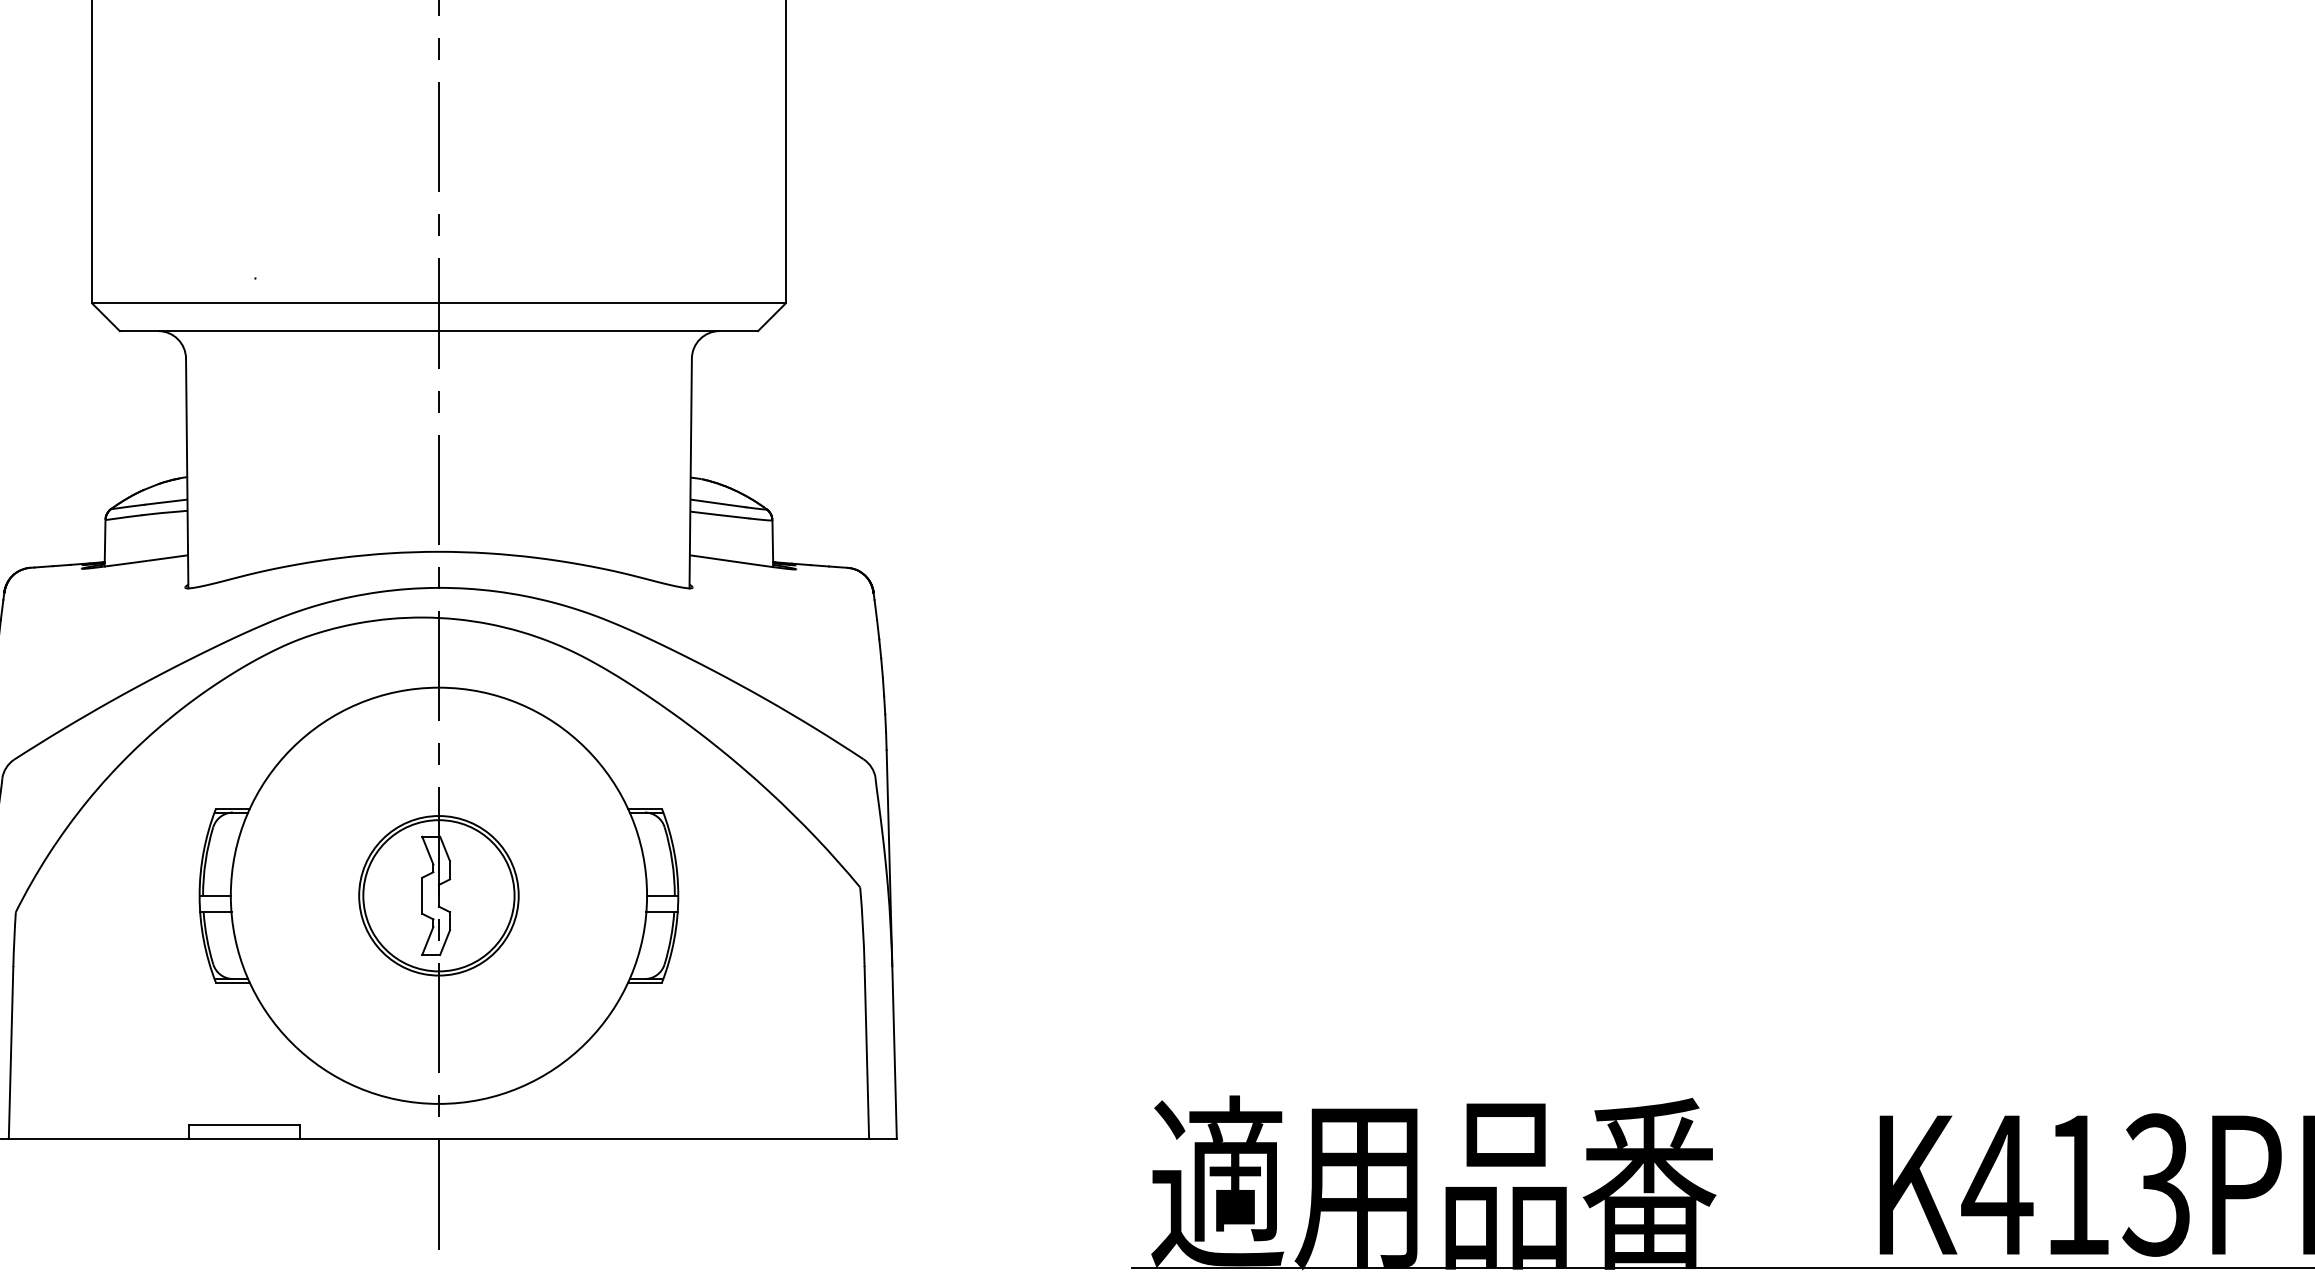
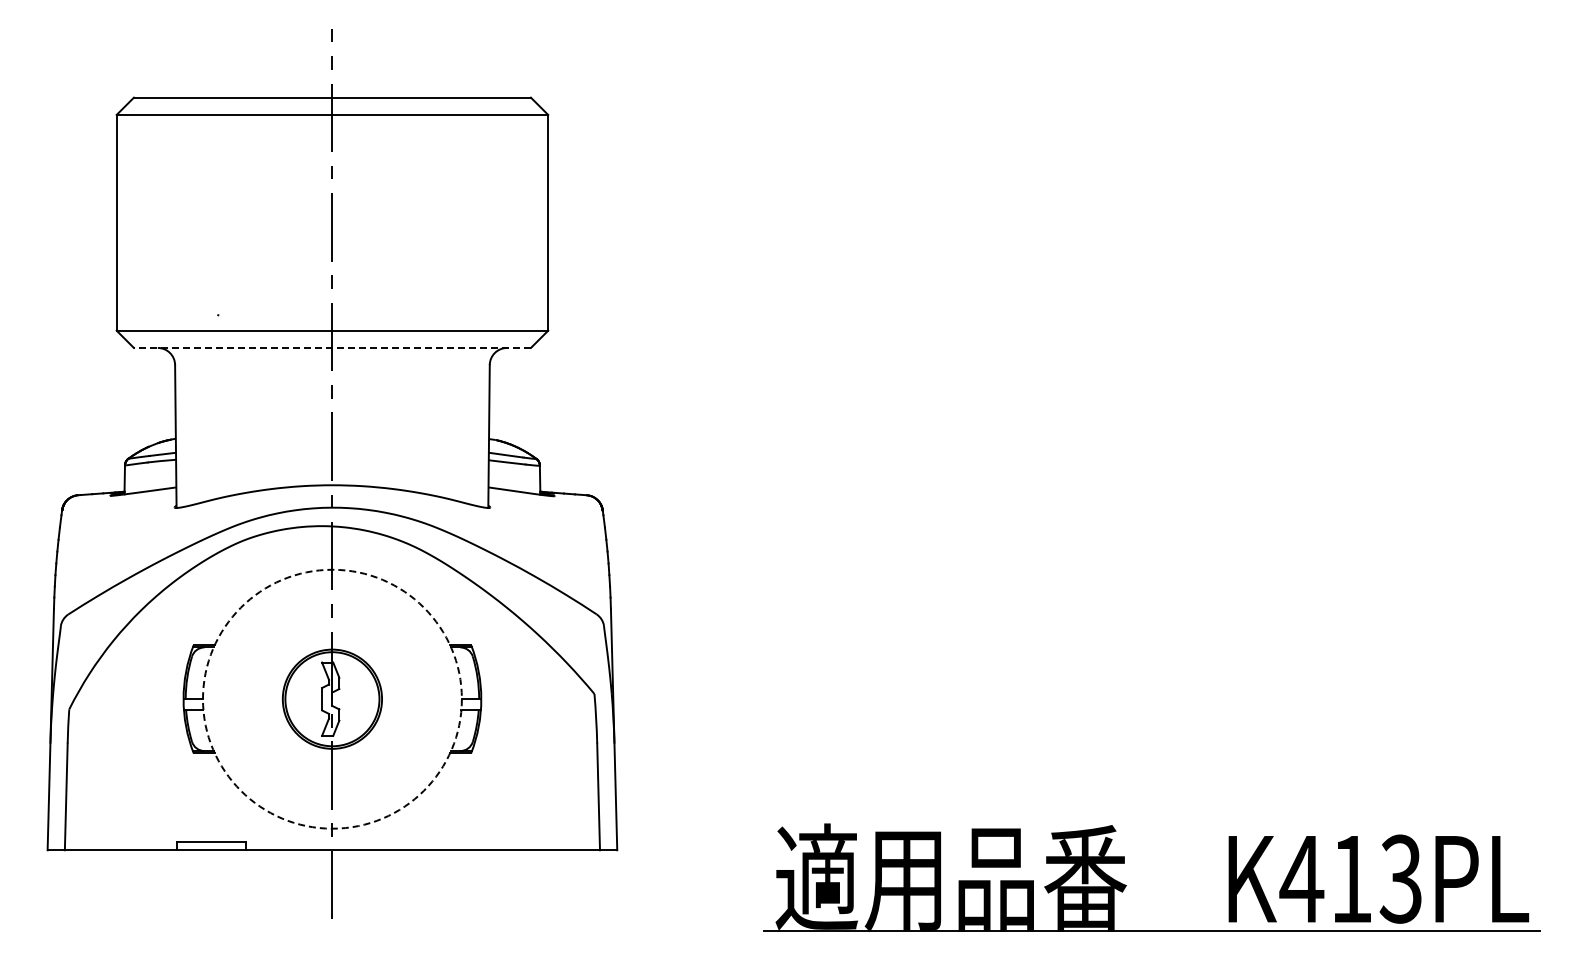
line: (439, 330) -> (332, 347), solid -> dashed
circle: (437, 894) -> (331, 698), solid -> dashed

